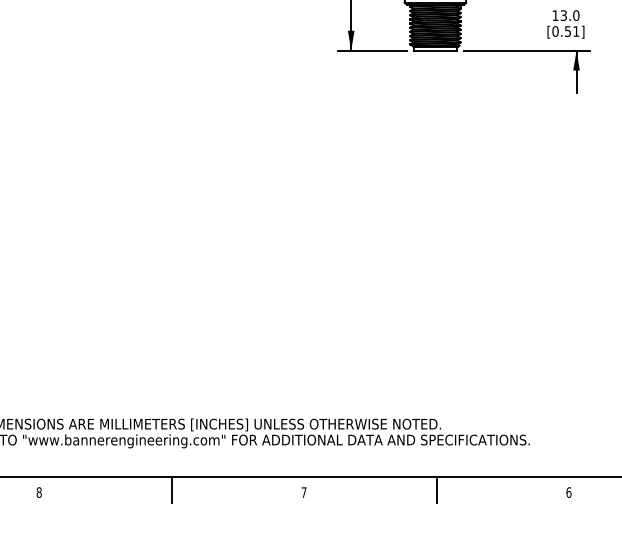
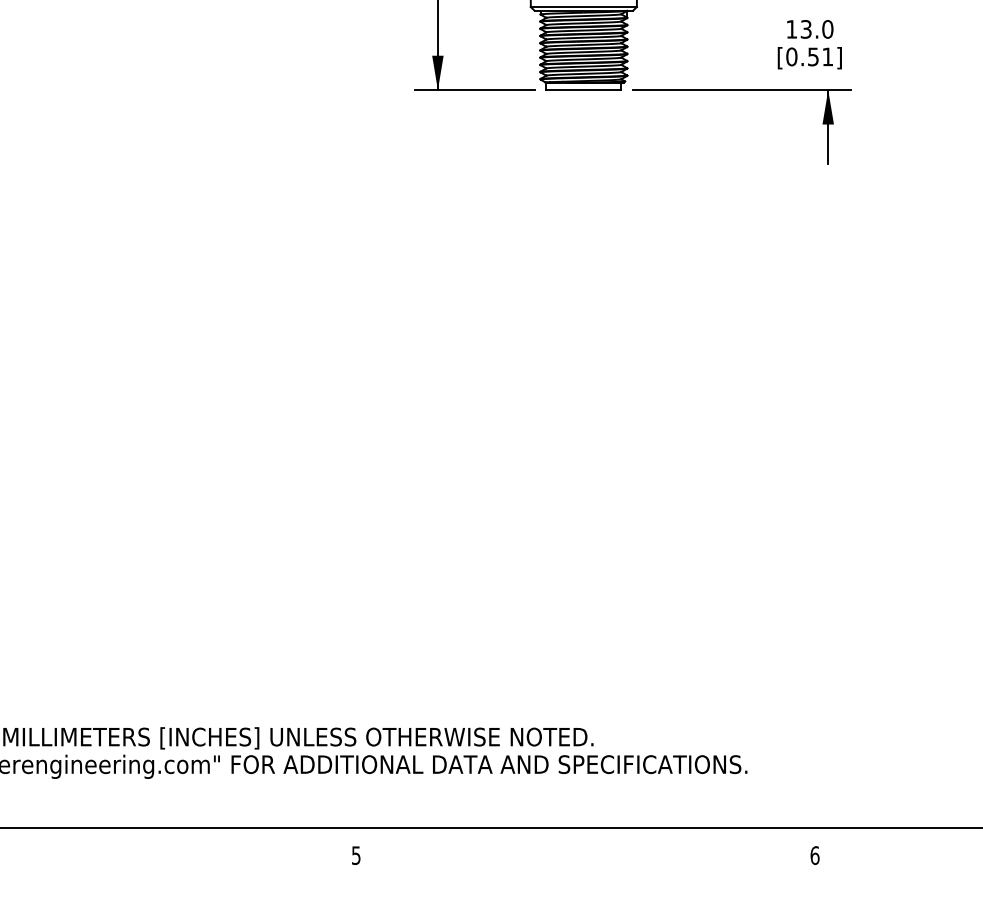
line: (171, 489) -> (126, 850), removed
line: (436, 489) -> (585, 850), removed
text: (303, 492) -> (355, 855), 7 -> 5

